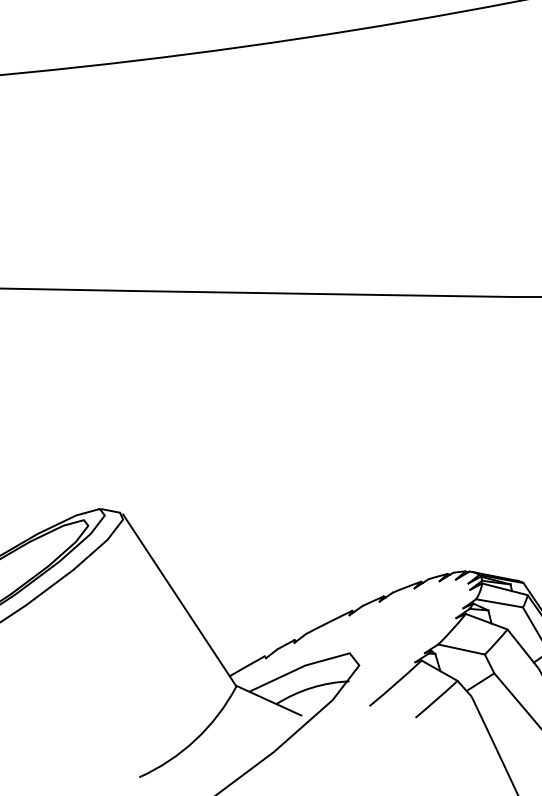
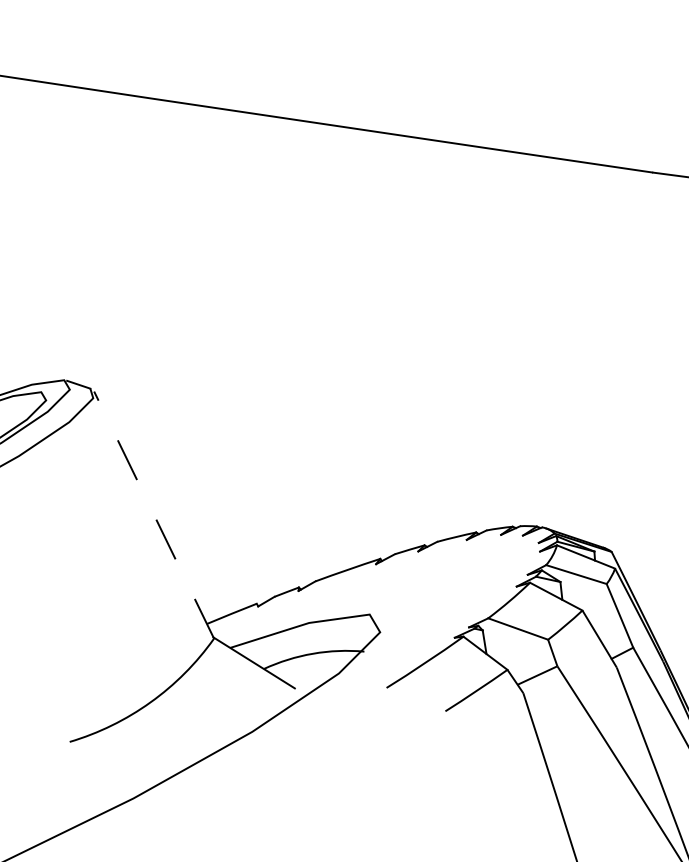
line: (179, 600) -> (153, 515), solid -> dashed

